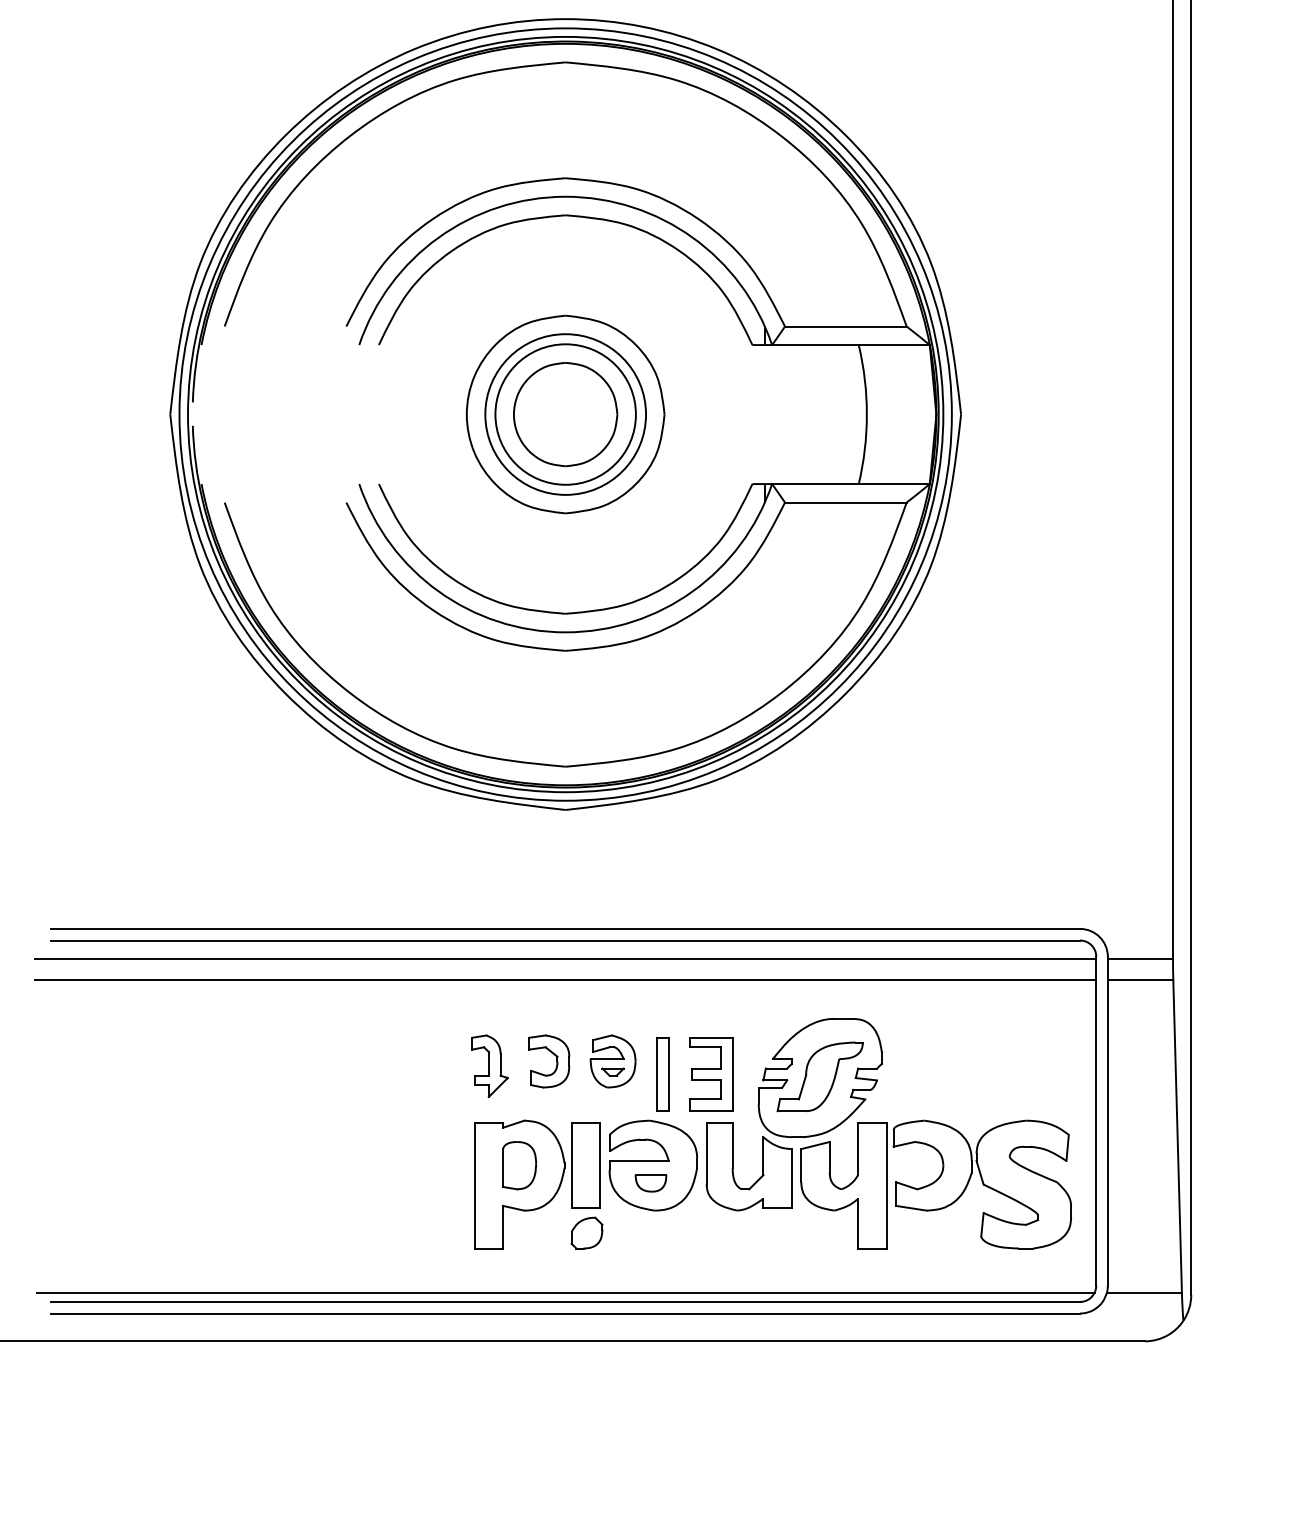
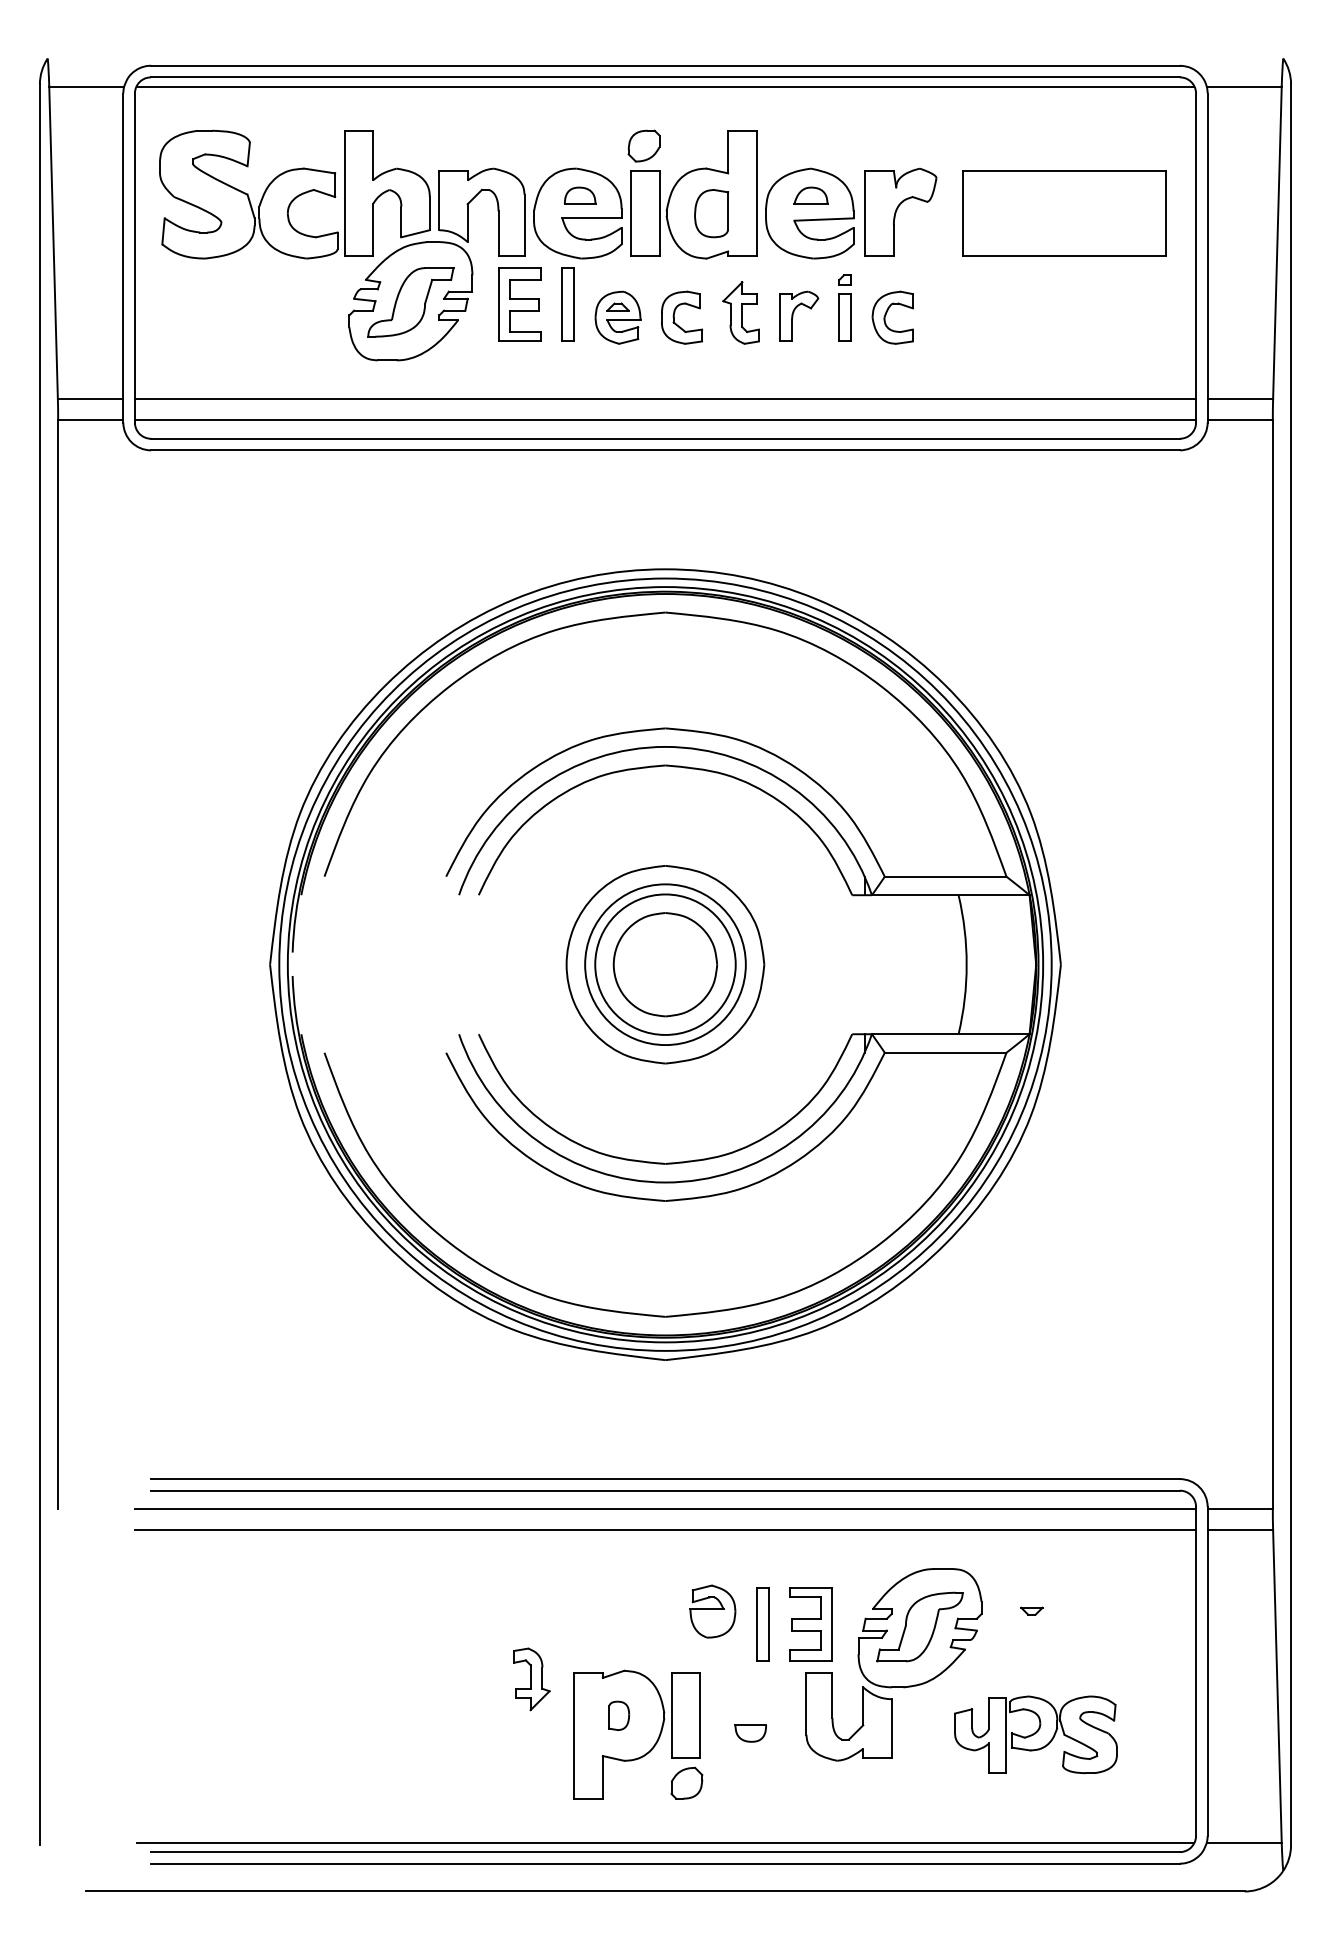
part: (553, 1055) -> (653, 1605), removed
part: (489, 1066) -> (531, 1679), moved
part: (612, 1071) -> (1031, 1610), moved
part: (518, 1165) -> (618, 1715), size x0.6
part: (652, 1165) -> (752, 1715), removed
part: (935, 1184) -> (1035, 1734), size x0.6

